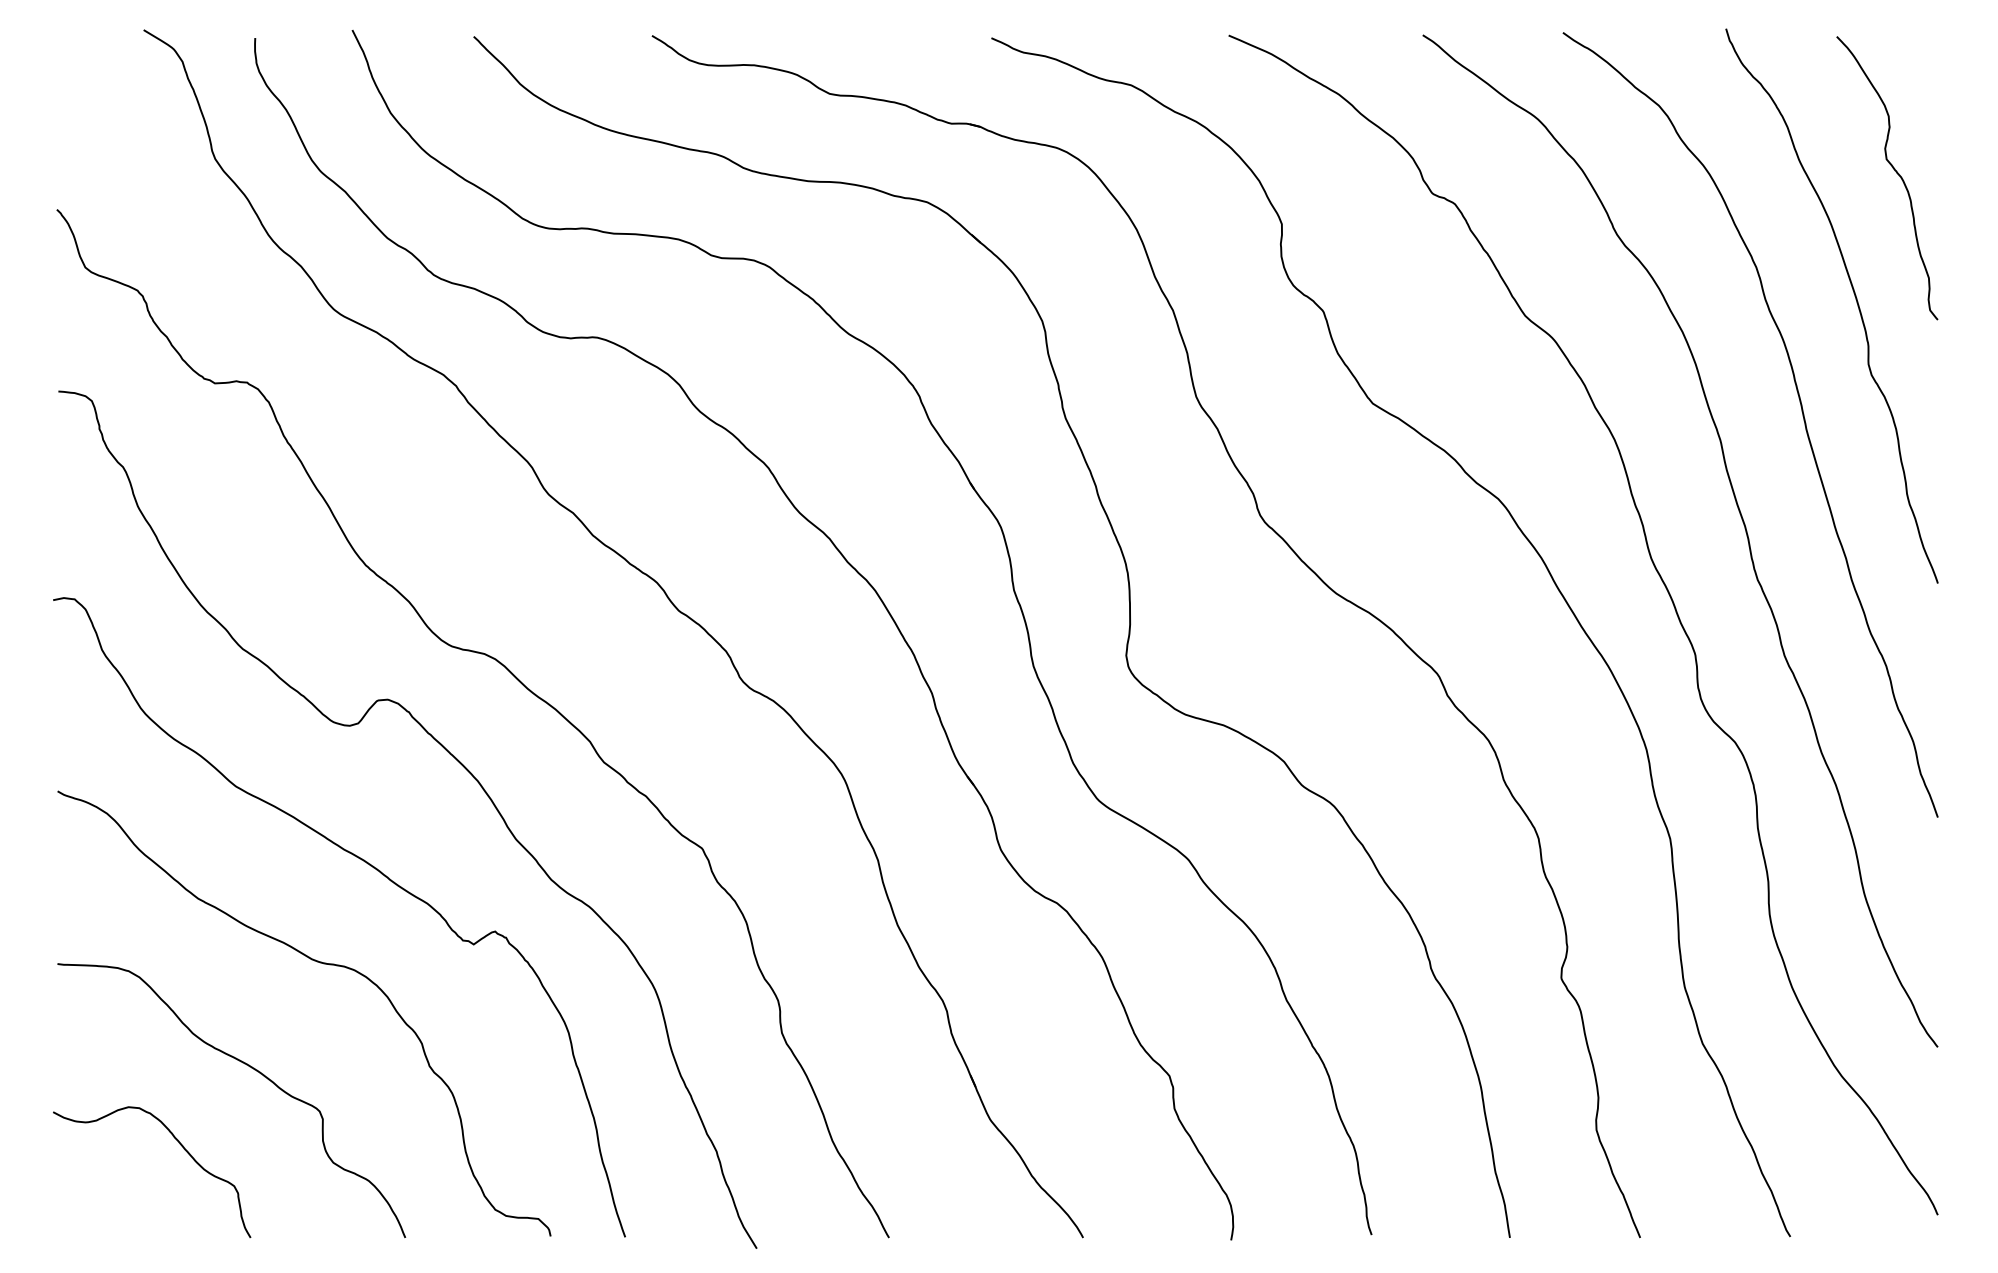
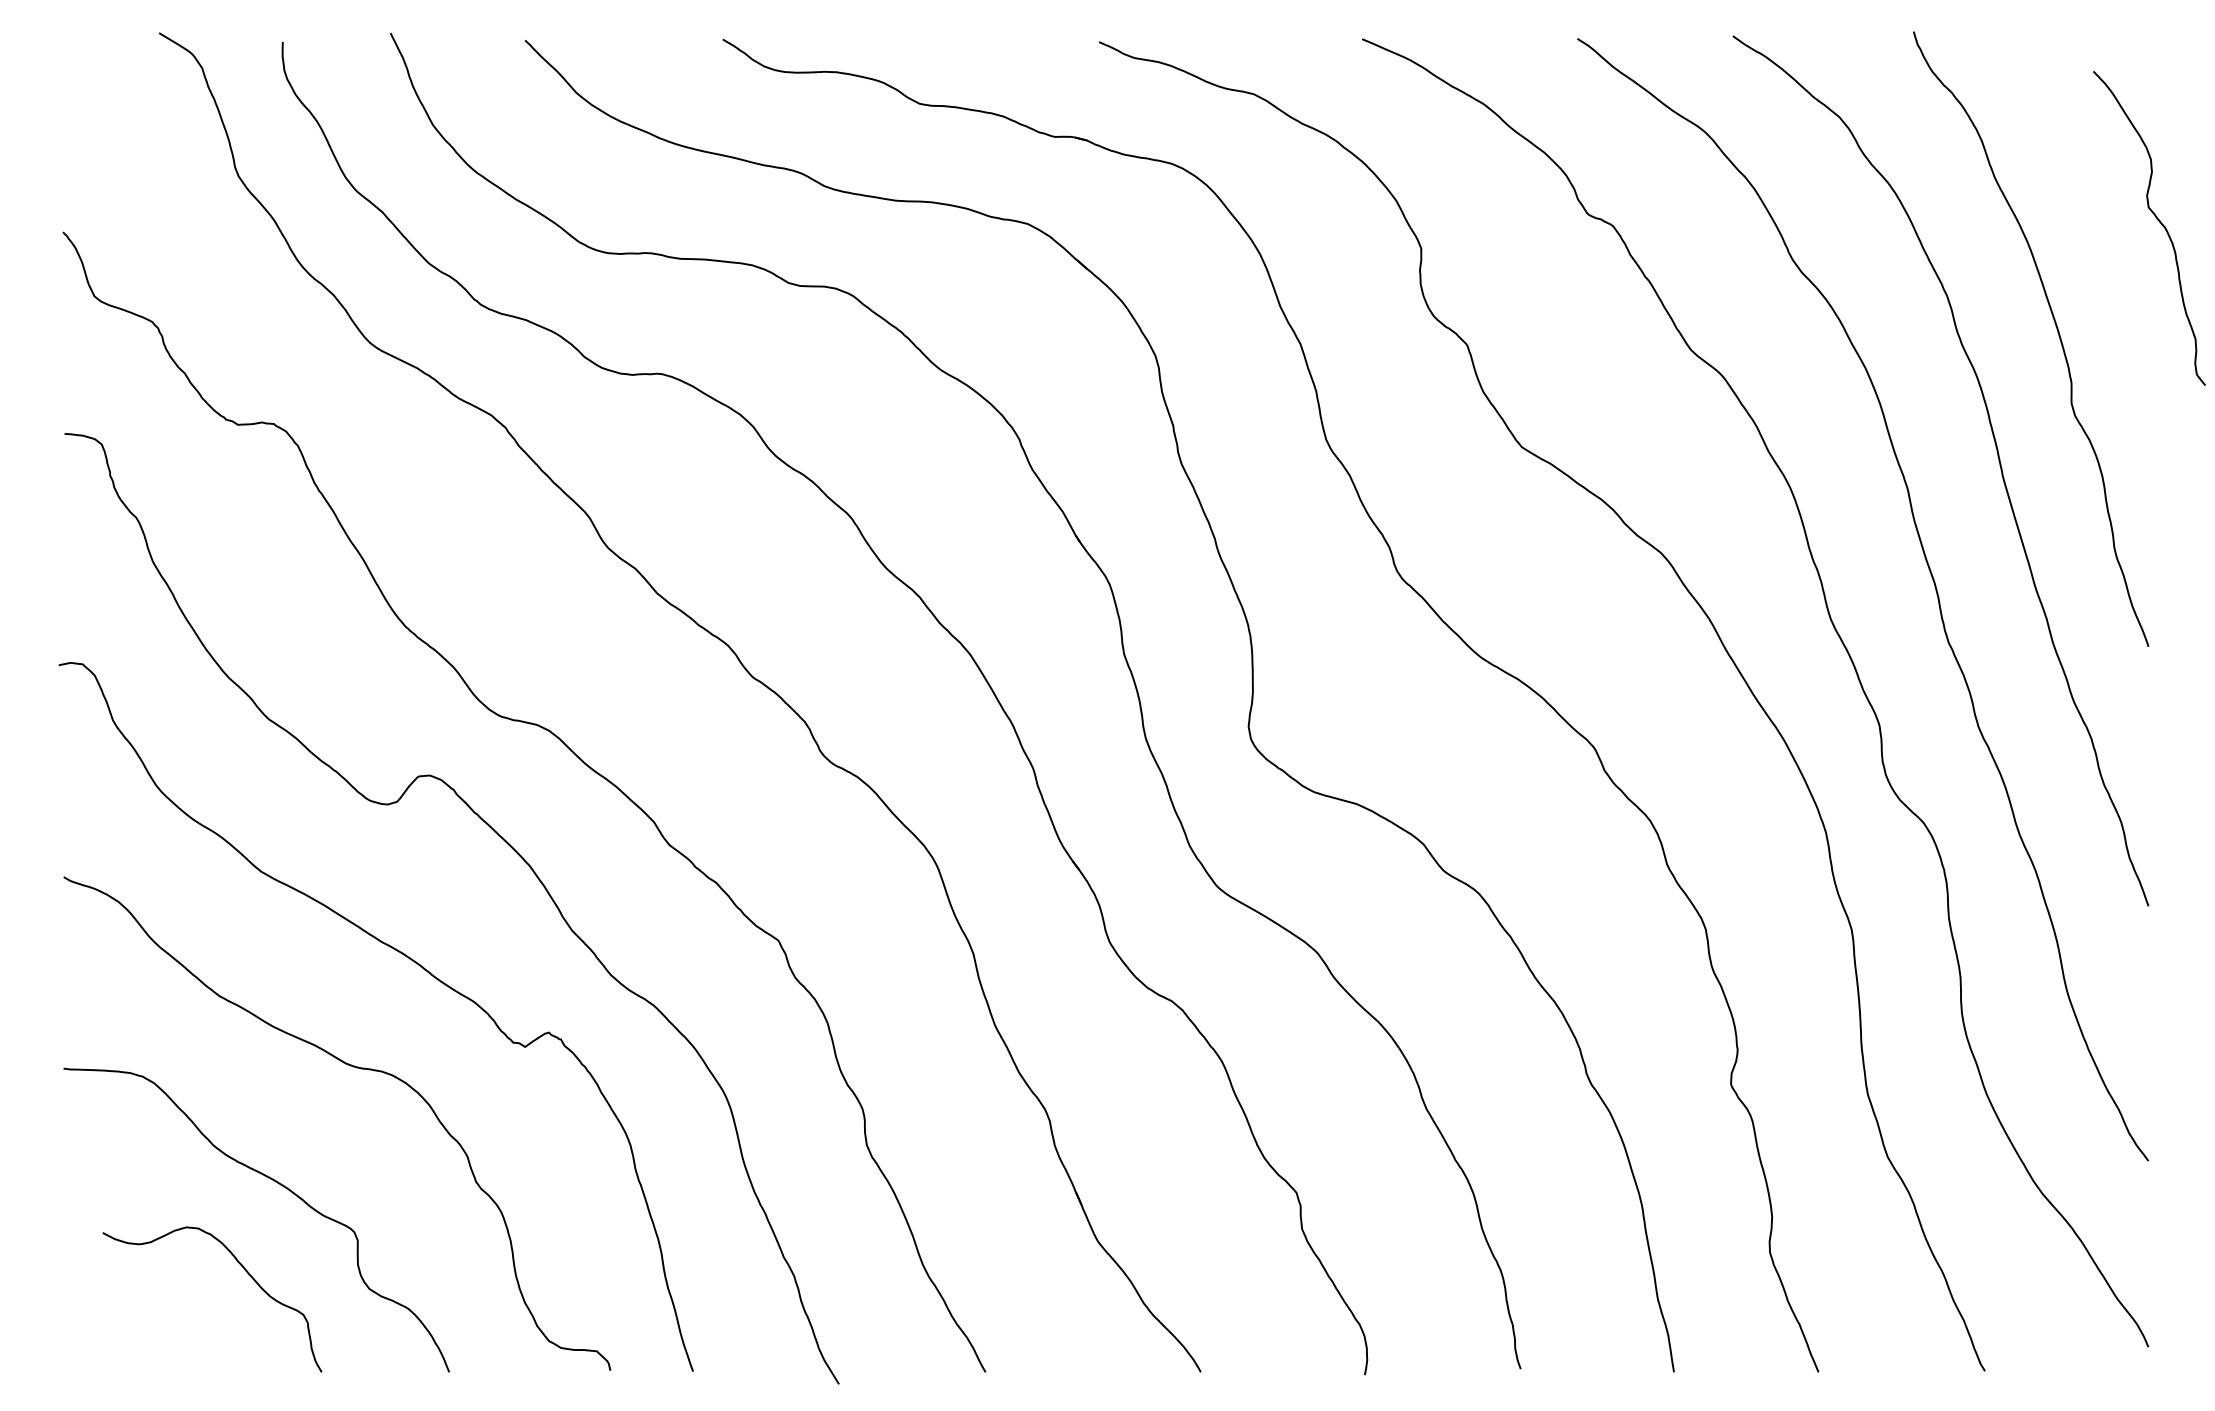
curve: (1894, 171) -> (2157, 220), moved
curve: (180, 1146) -> (244, 1270), moved

